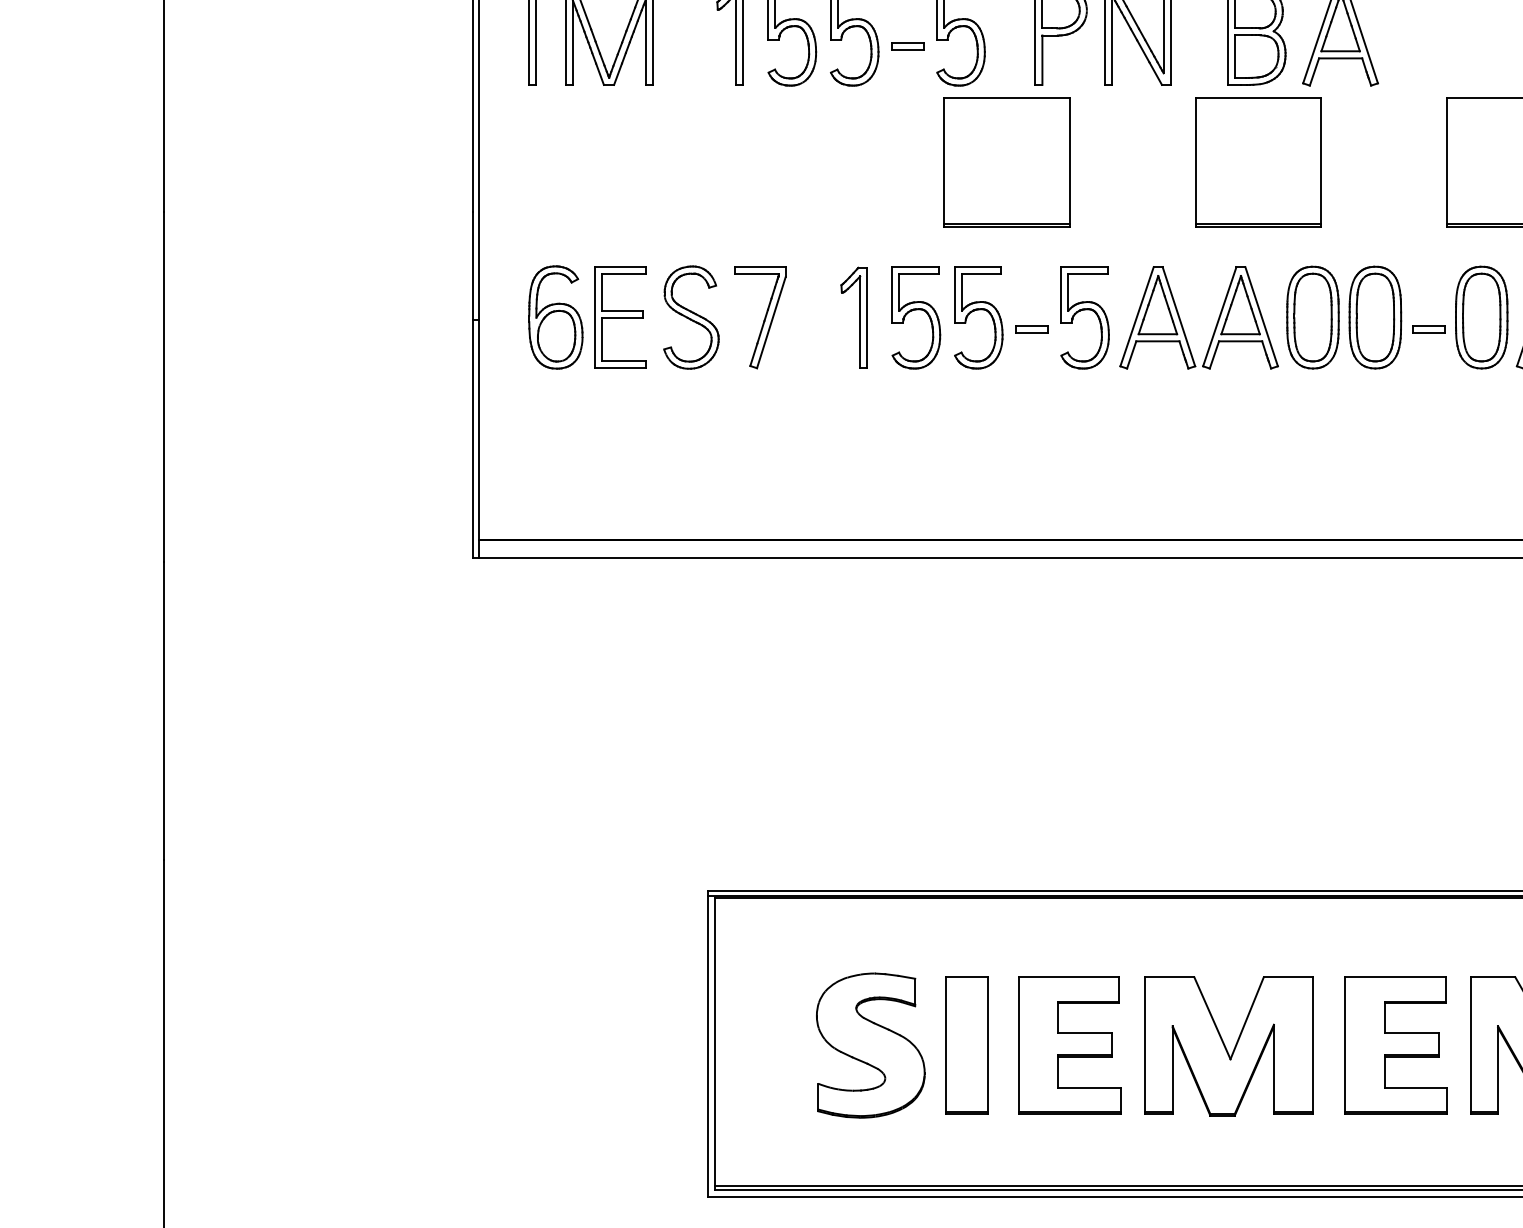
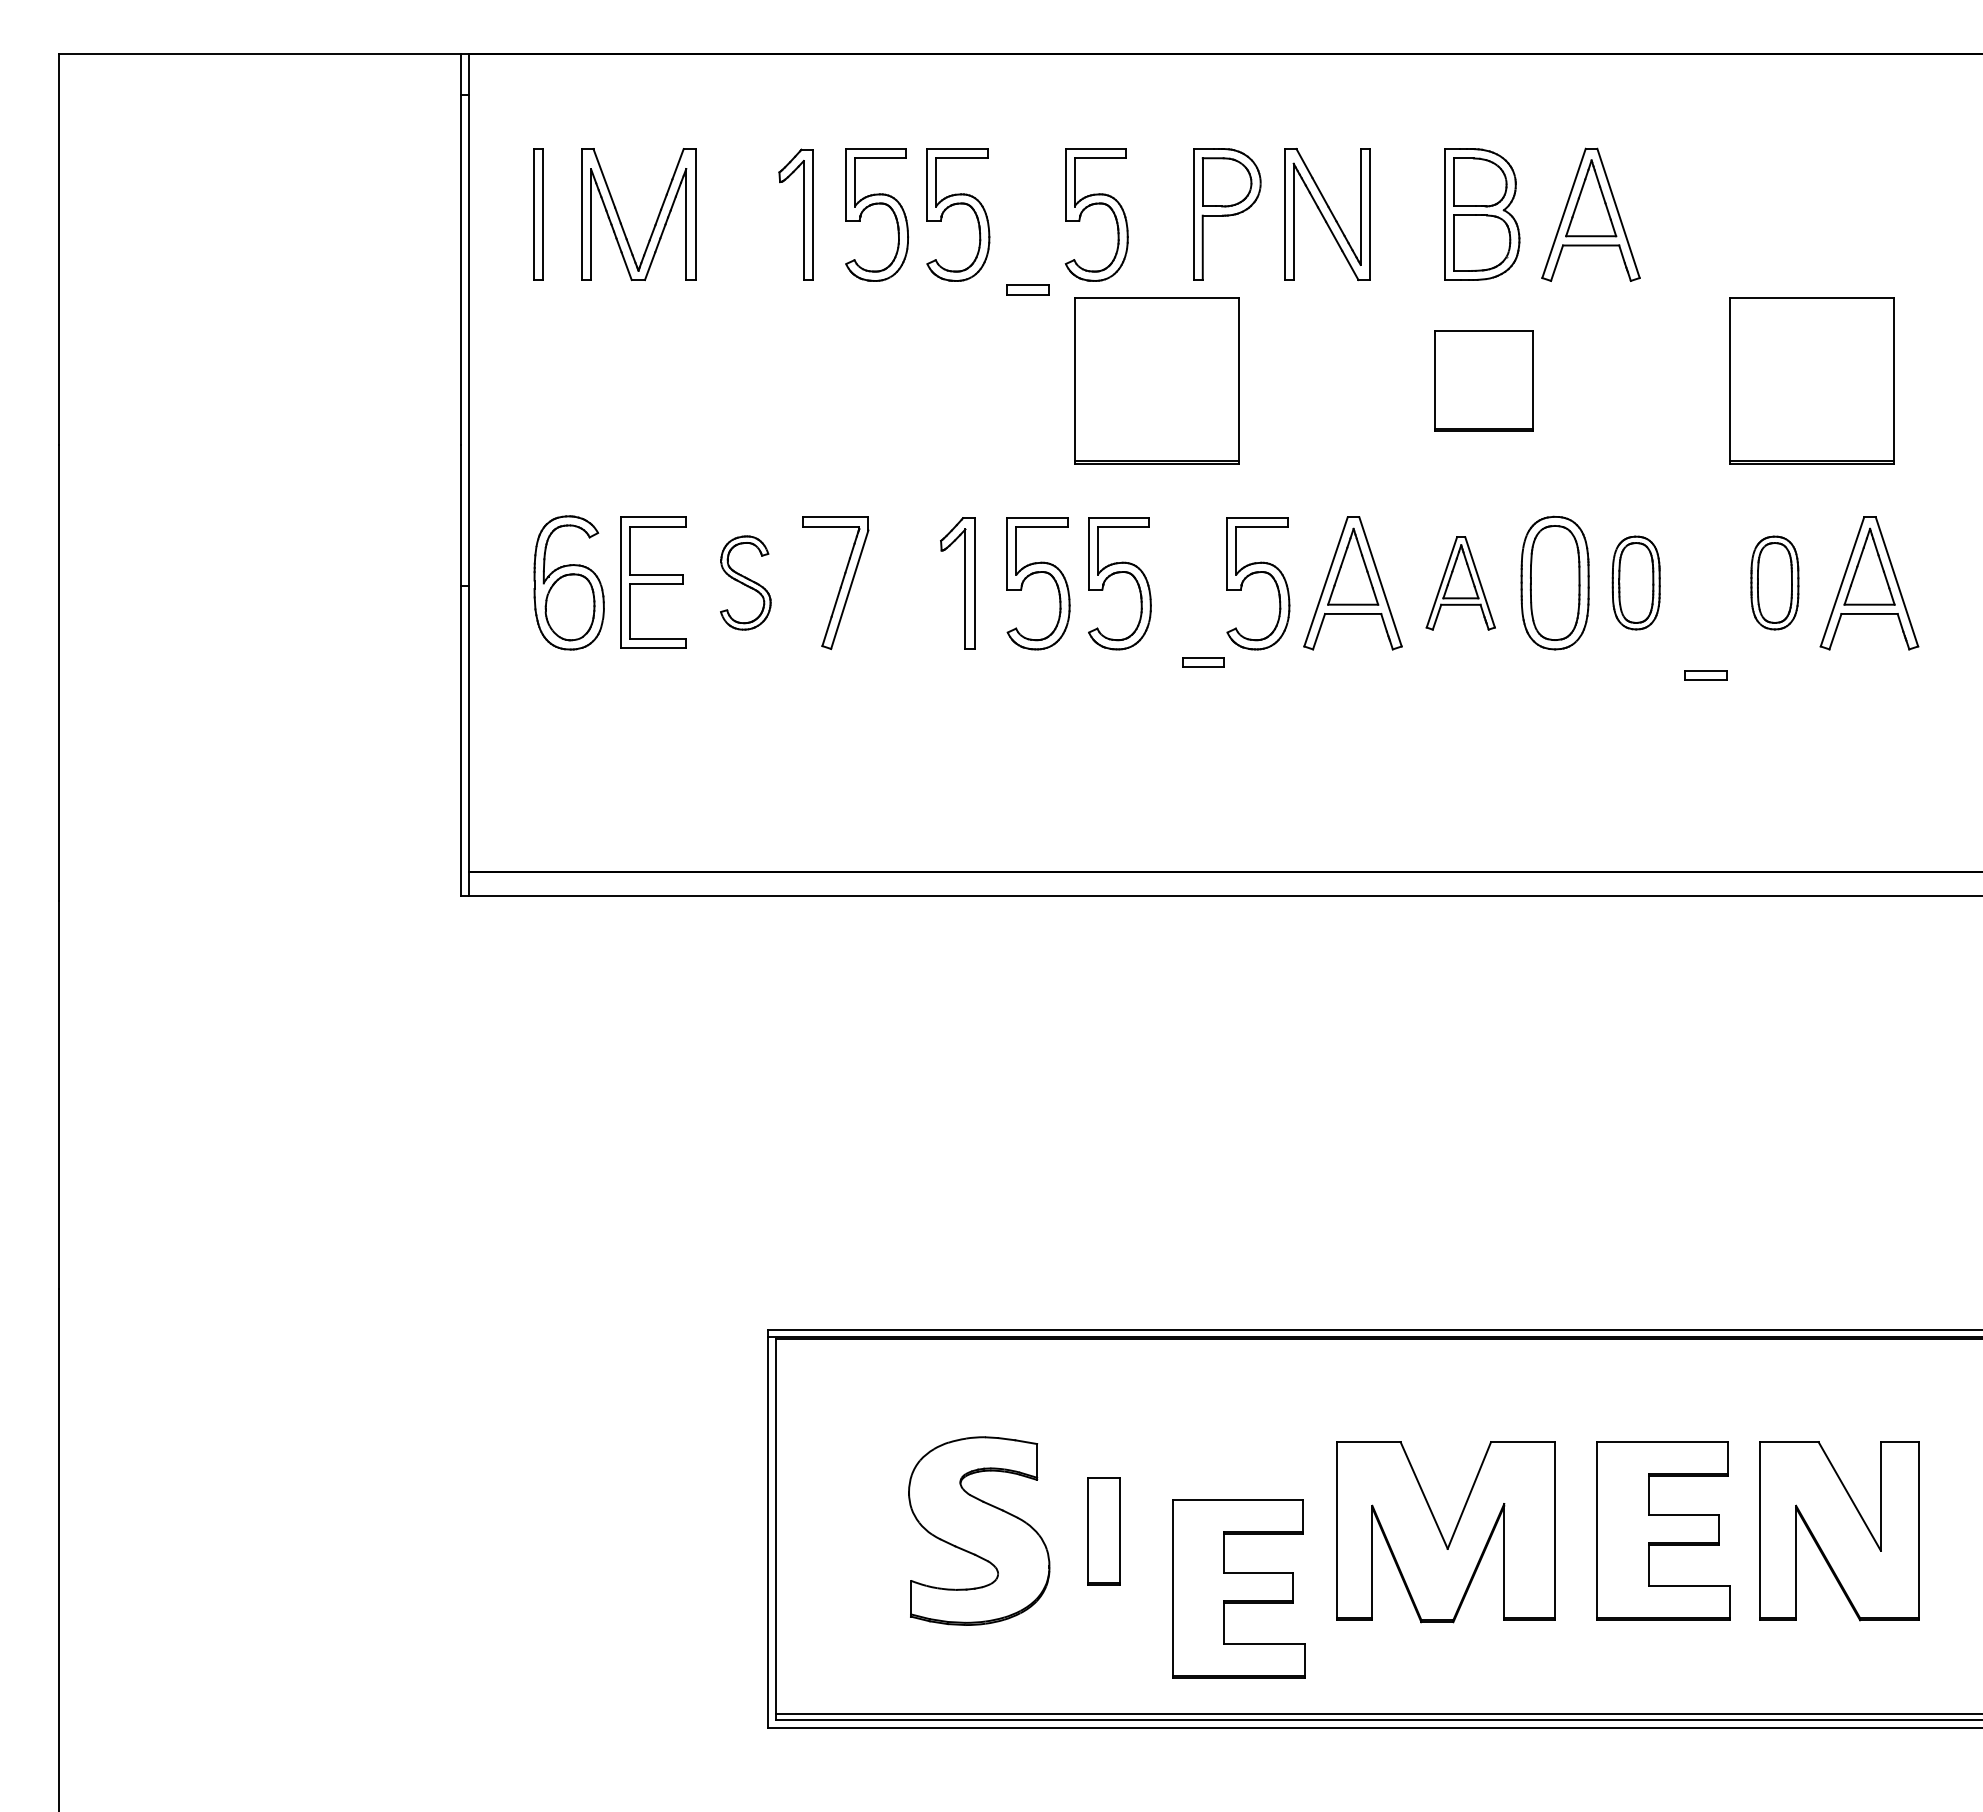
part: (907, 46) -> (1027, 289), moved
part: (1257, 162) -> (1483, 380), size x0.6
part: (691, 317) -> (745, 582), size x0.7
part: (1240, 317) -> (1460, 583), size x0.7
part: (1374, 317) -> (1635, 582), size x0.7
part: (1481, 317) -> (1774, 582), size x0.7
part: (1032, 329) -> (1203, 662), moved
part: (1428, 329) -> (1705, 675), moved
part: (966, 1045) -> (1103, 1530), size x0.6
part: (1069, 1045) -> (1238, 1588), moved

